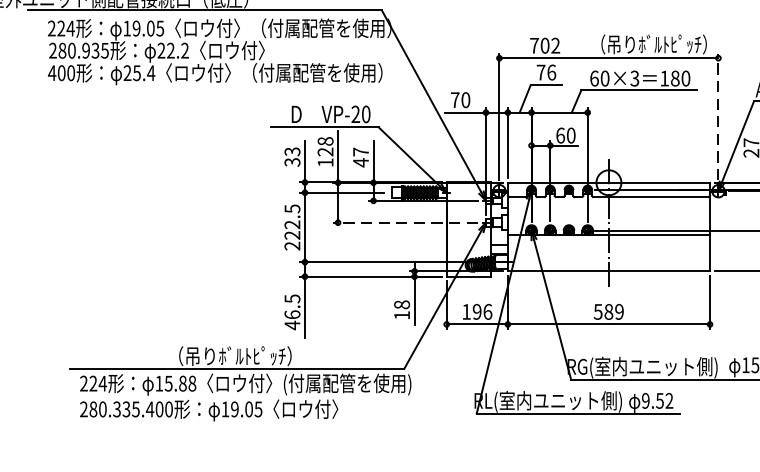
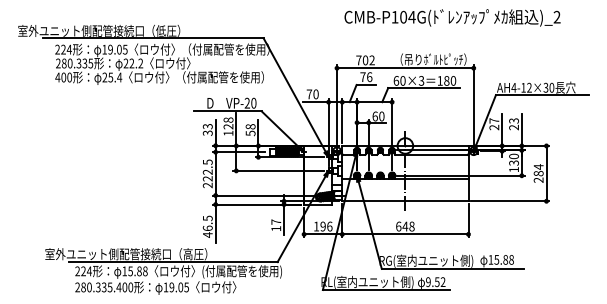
text: (85, 50) -> (78, 63), 280.935 -> 280.335
line: (718, 116) -> (473, 104), dashed -> solid
text: (360, 158) -> (250, 130), 47 -> 58
line: (405, 222) -> (278, 170), dashed -> solid
text: (402, 303) -> (276, 221), 18 -> 17
text: (609, 311) -> (405, 226), 589 -> 648
text: (158, 356) -> (124, 254), （吊りﾎﾞﾙﾄﾋﾟｯﾁ） -> 室外ユニット側配管接続口（高圧）

